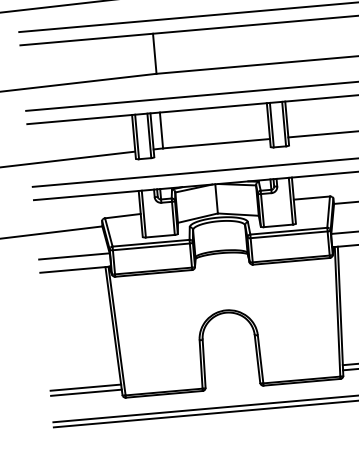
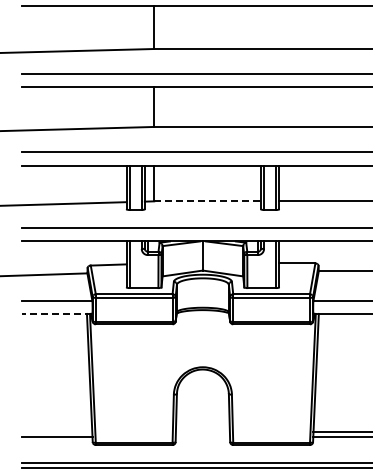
line: (217, 143) -> (208, 201), solid -> dashed
line: (74, 269) -> (56, 313), solid -> dashed
line: (85, 387) -> (56, 431), removed

